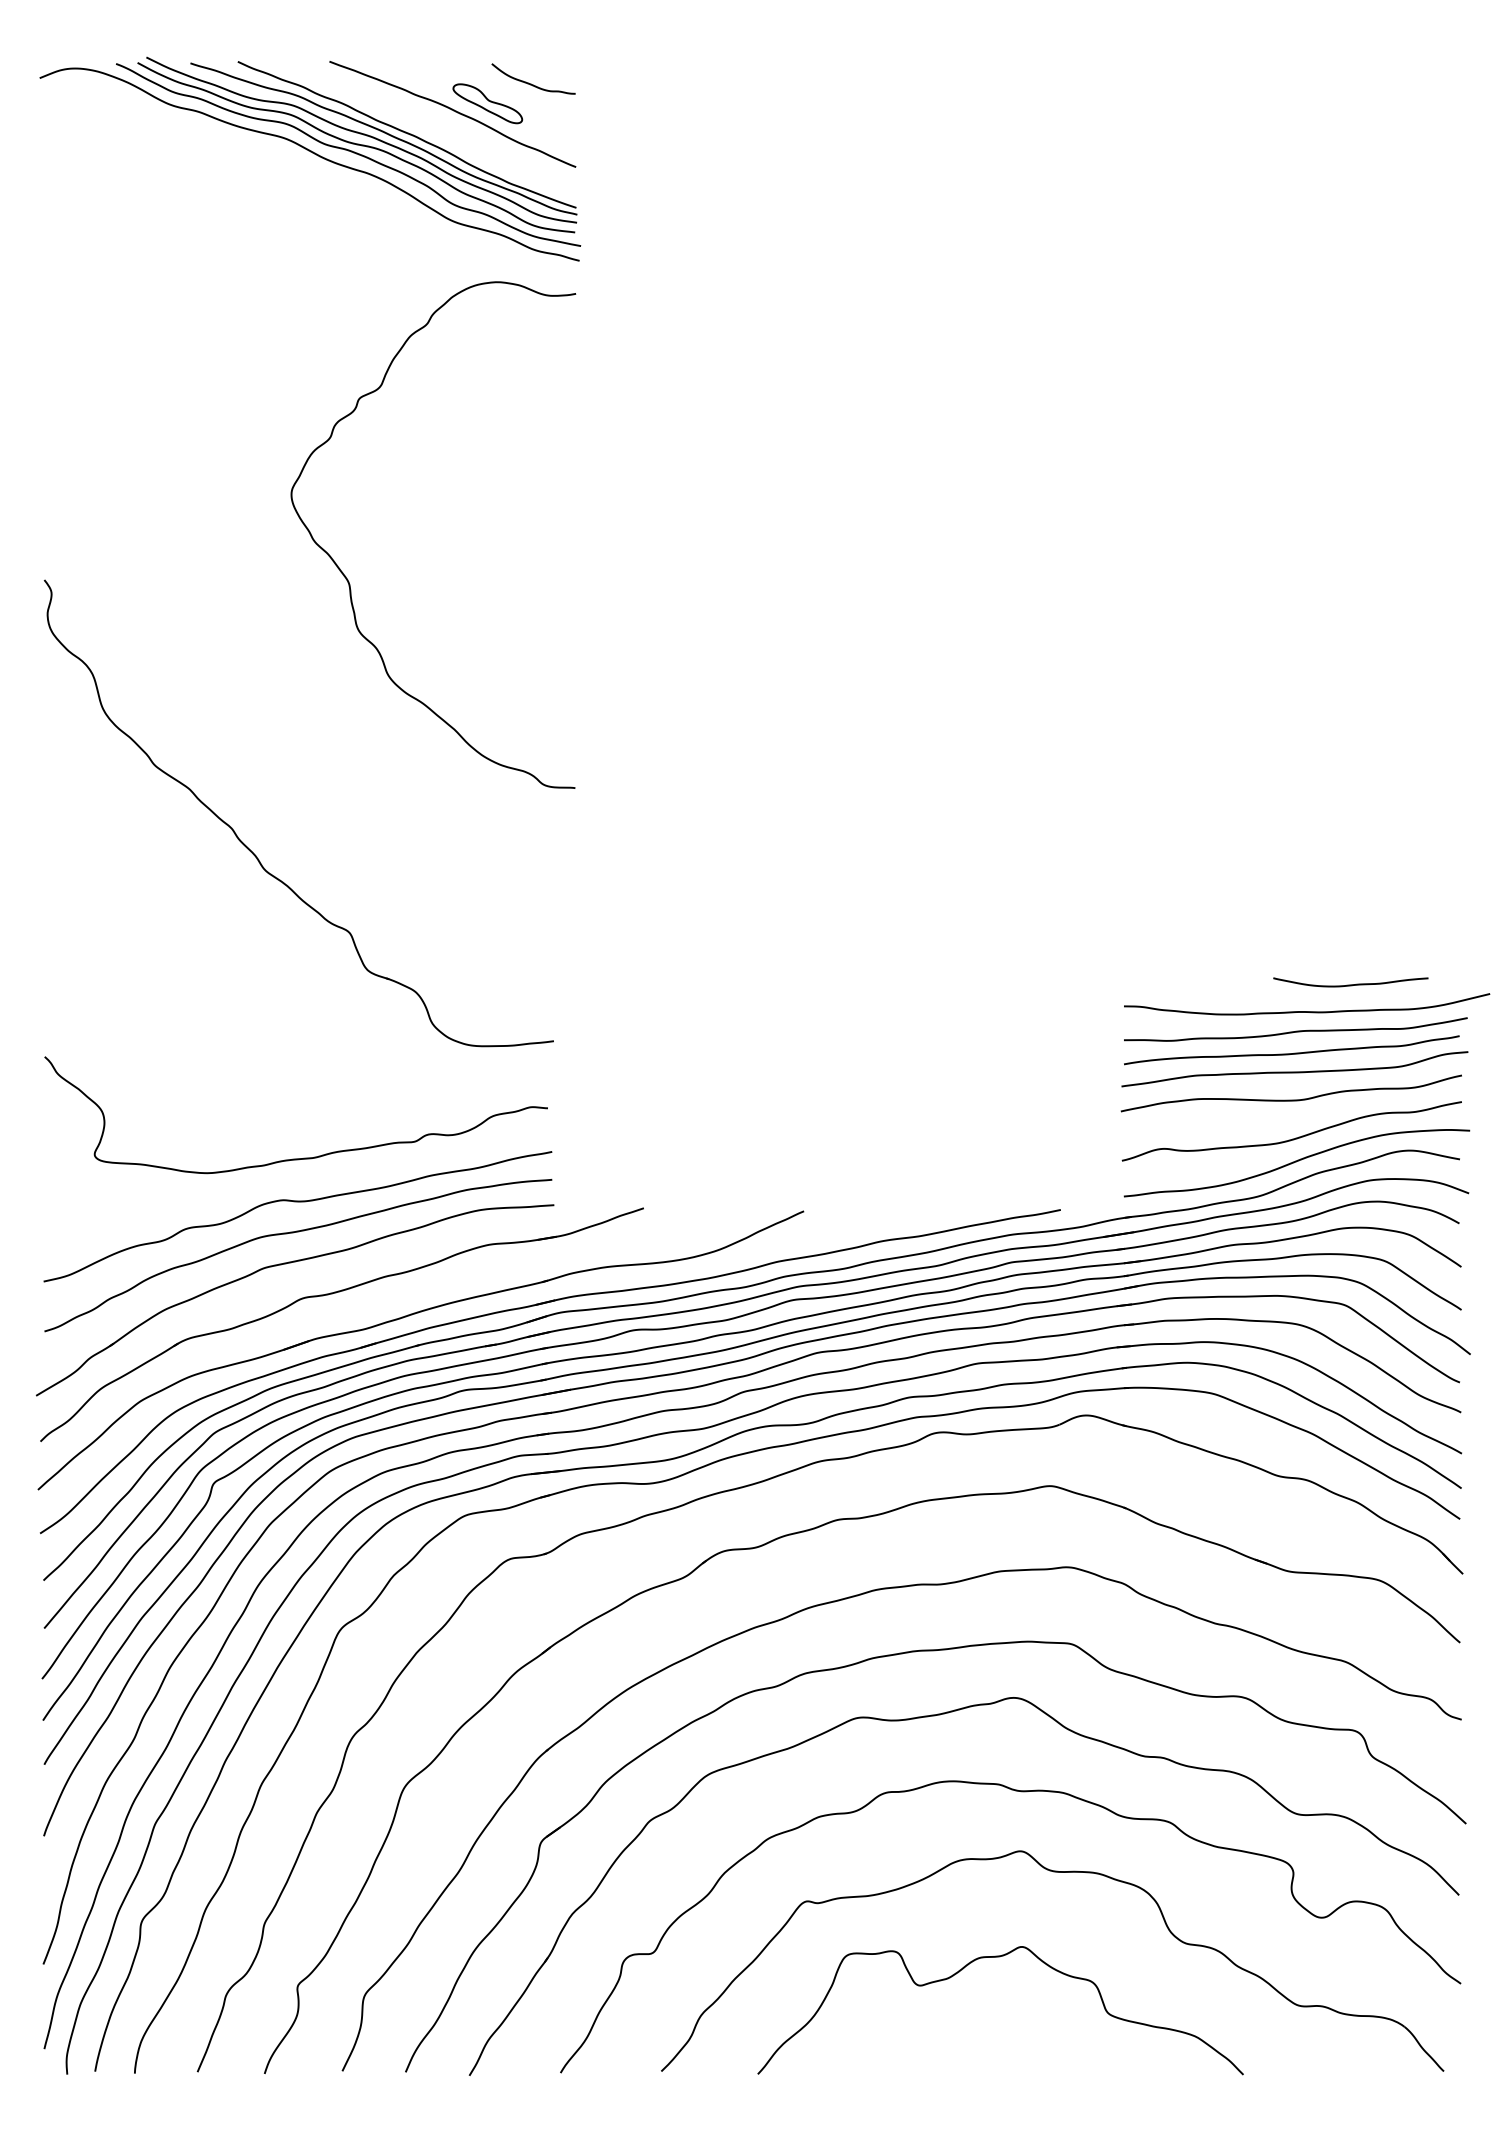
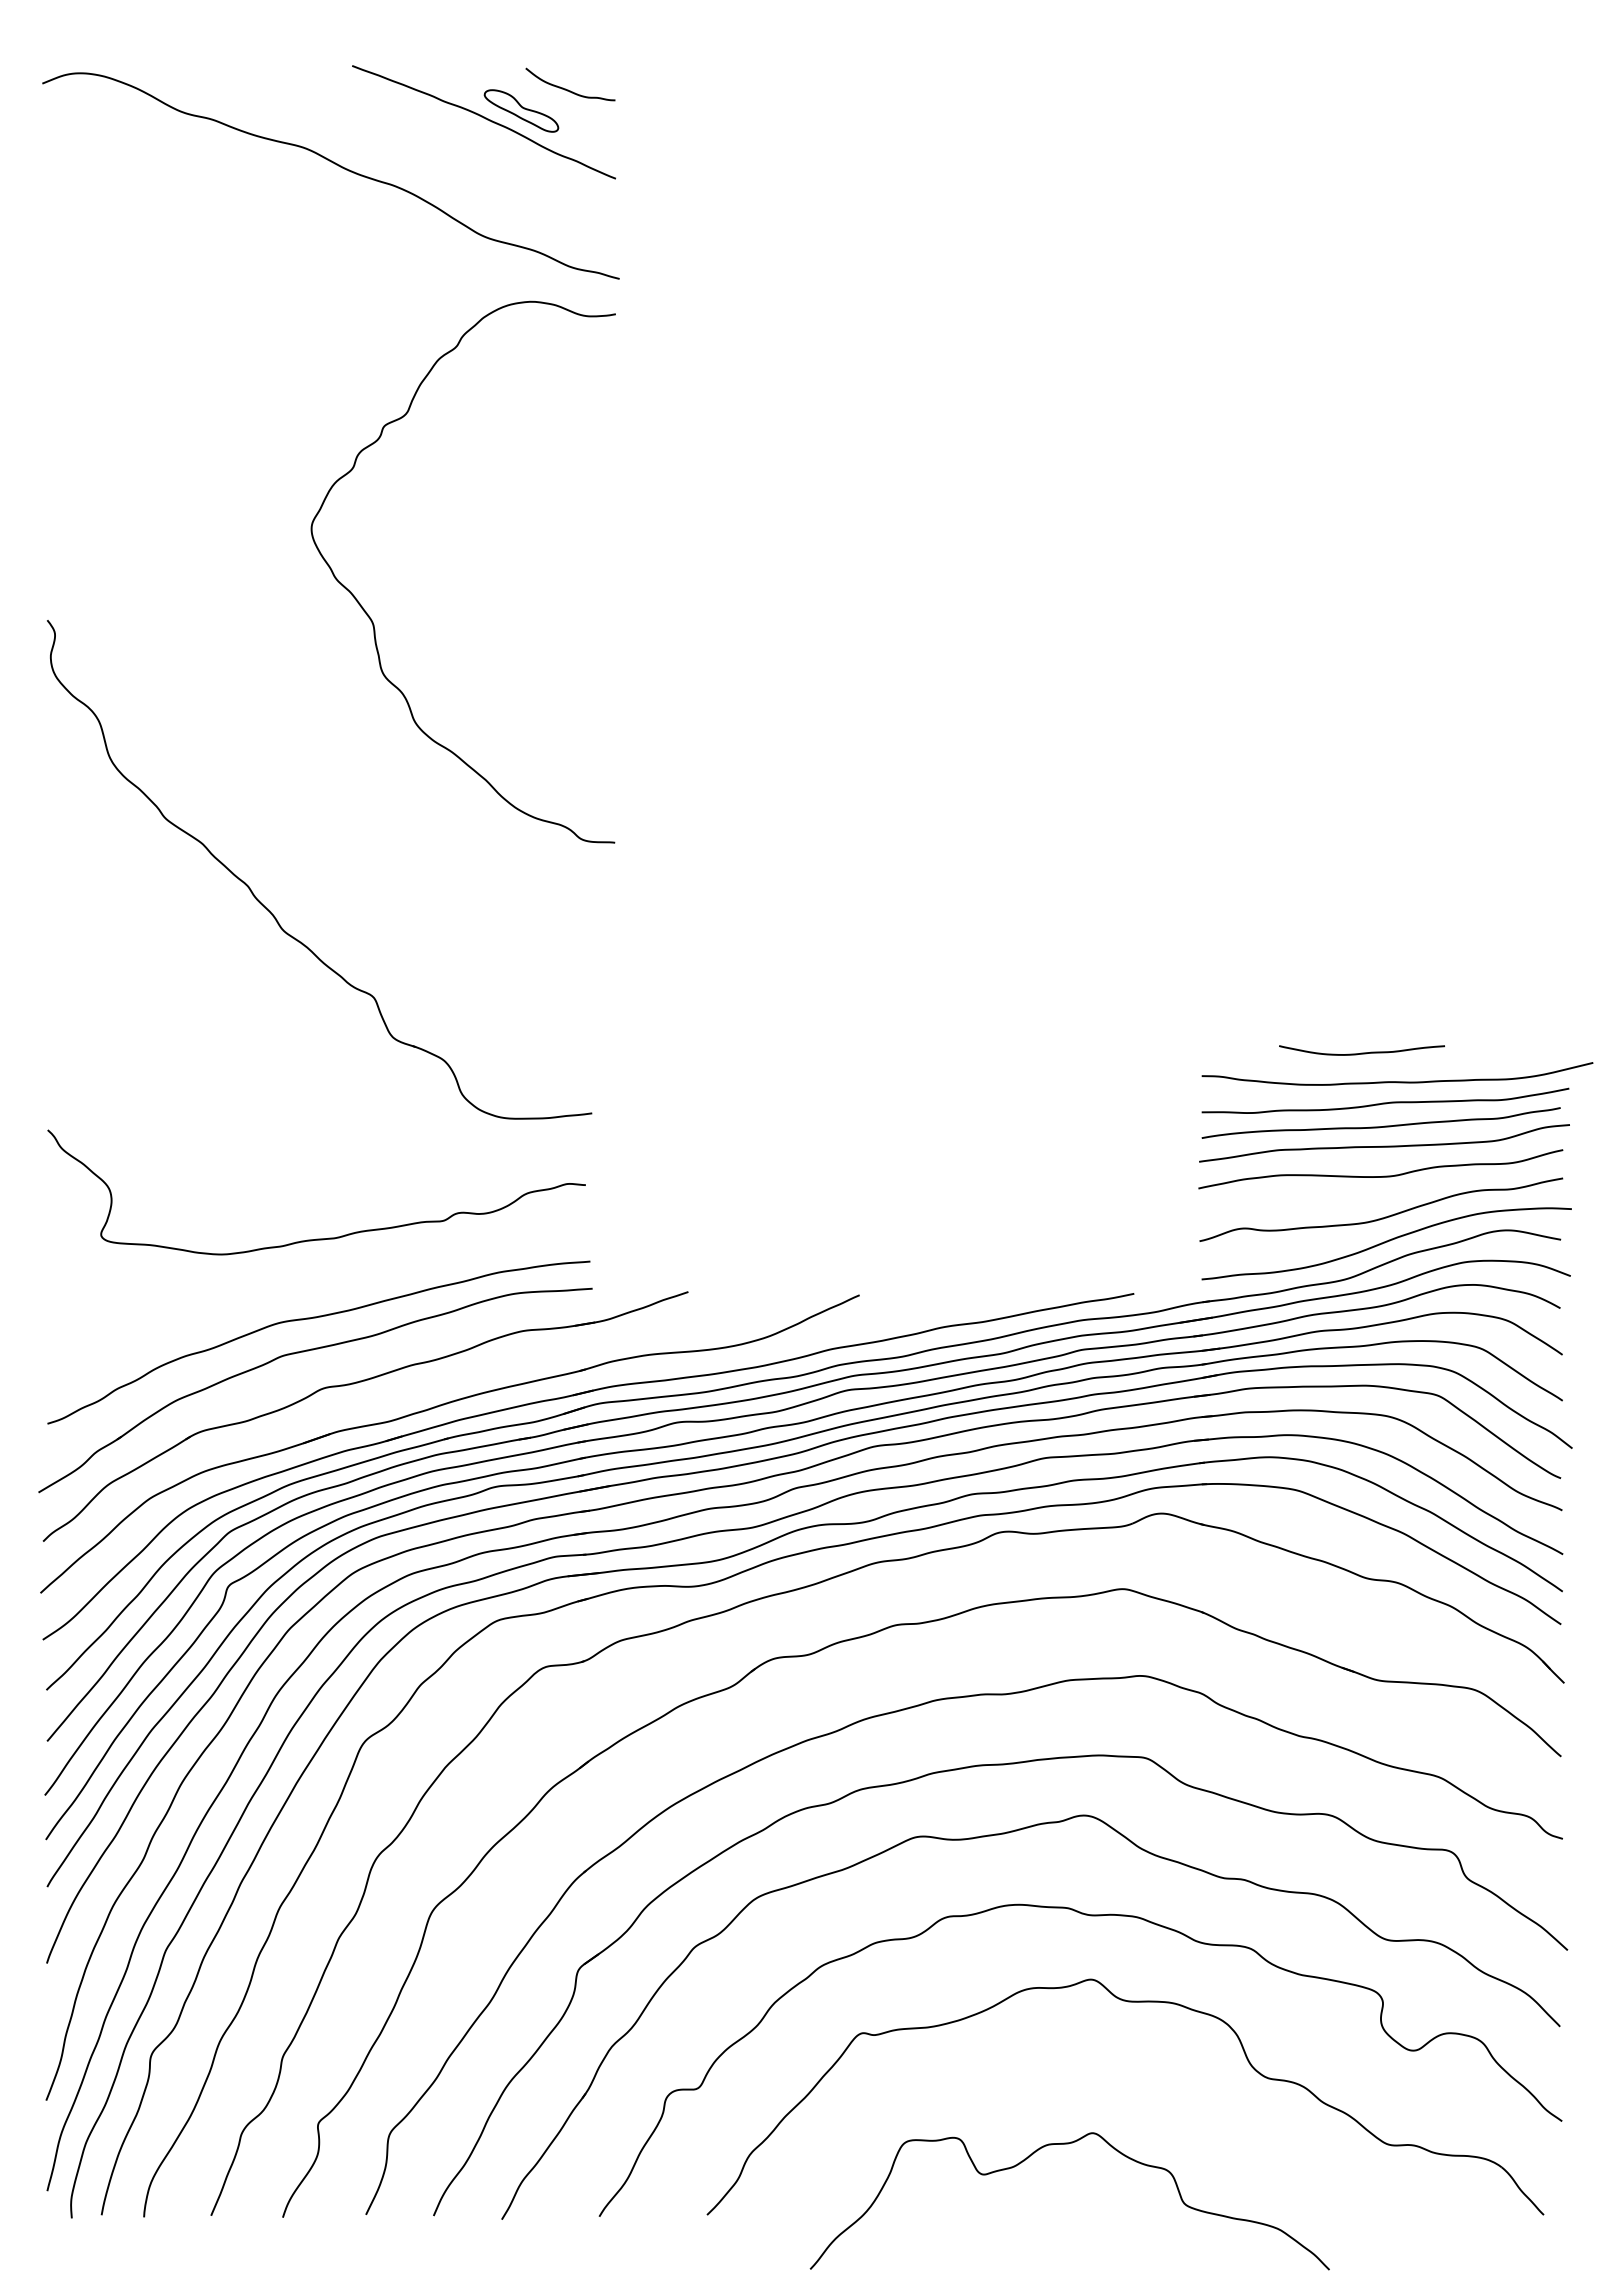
part: (348, 151) -> (372, 162), removed
curve: (1350, 984) -> (1361, 1052), moved
curve: (297, 1202) -> (318, 1285), removed
curve: (999, 1957) -> (1068, 2144), moved

